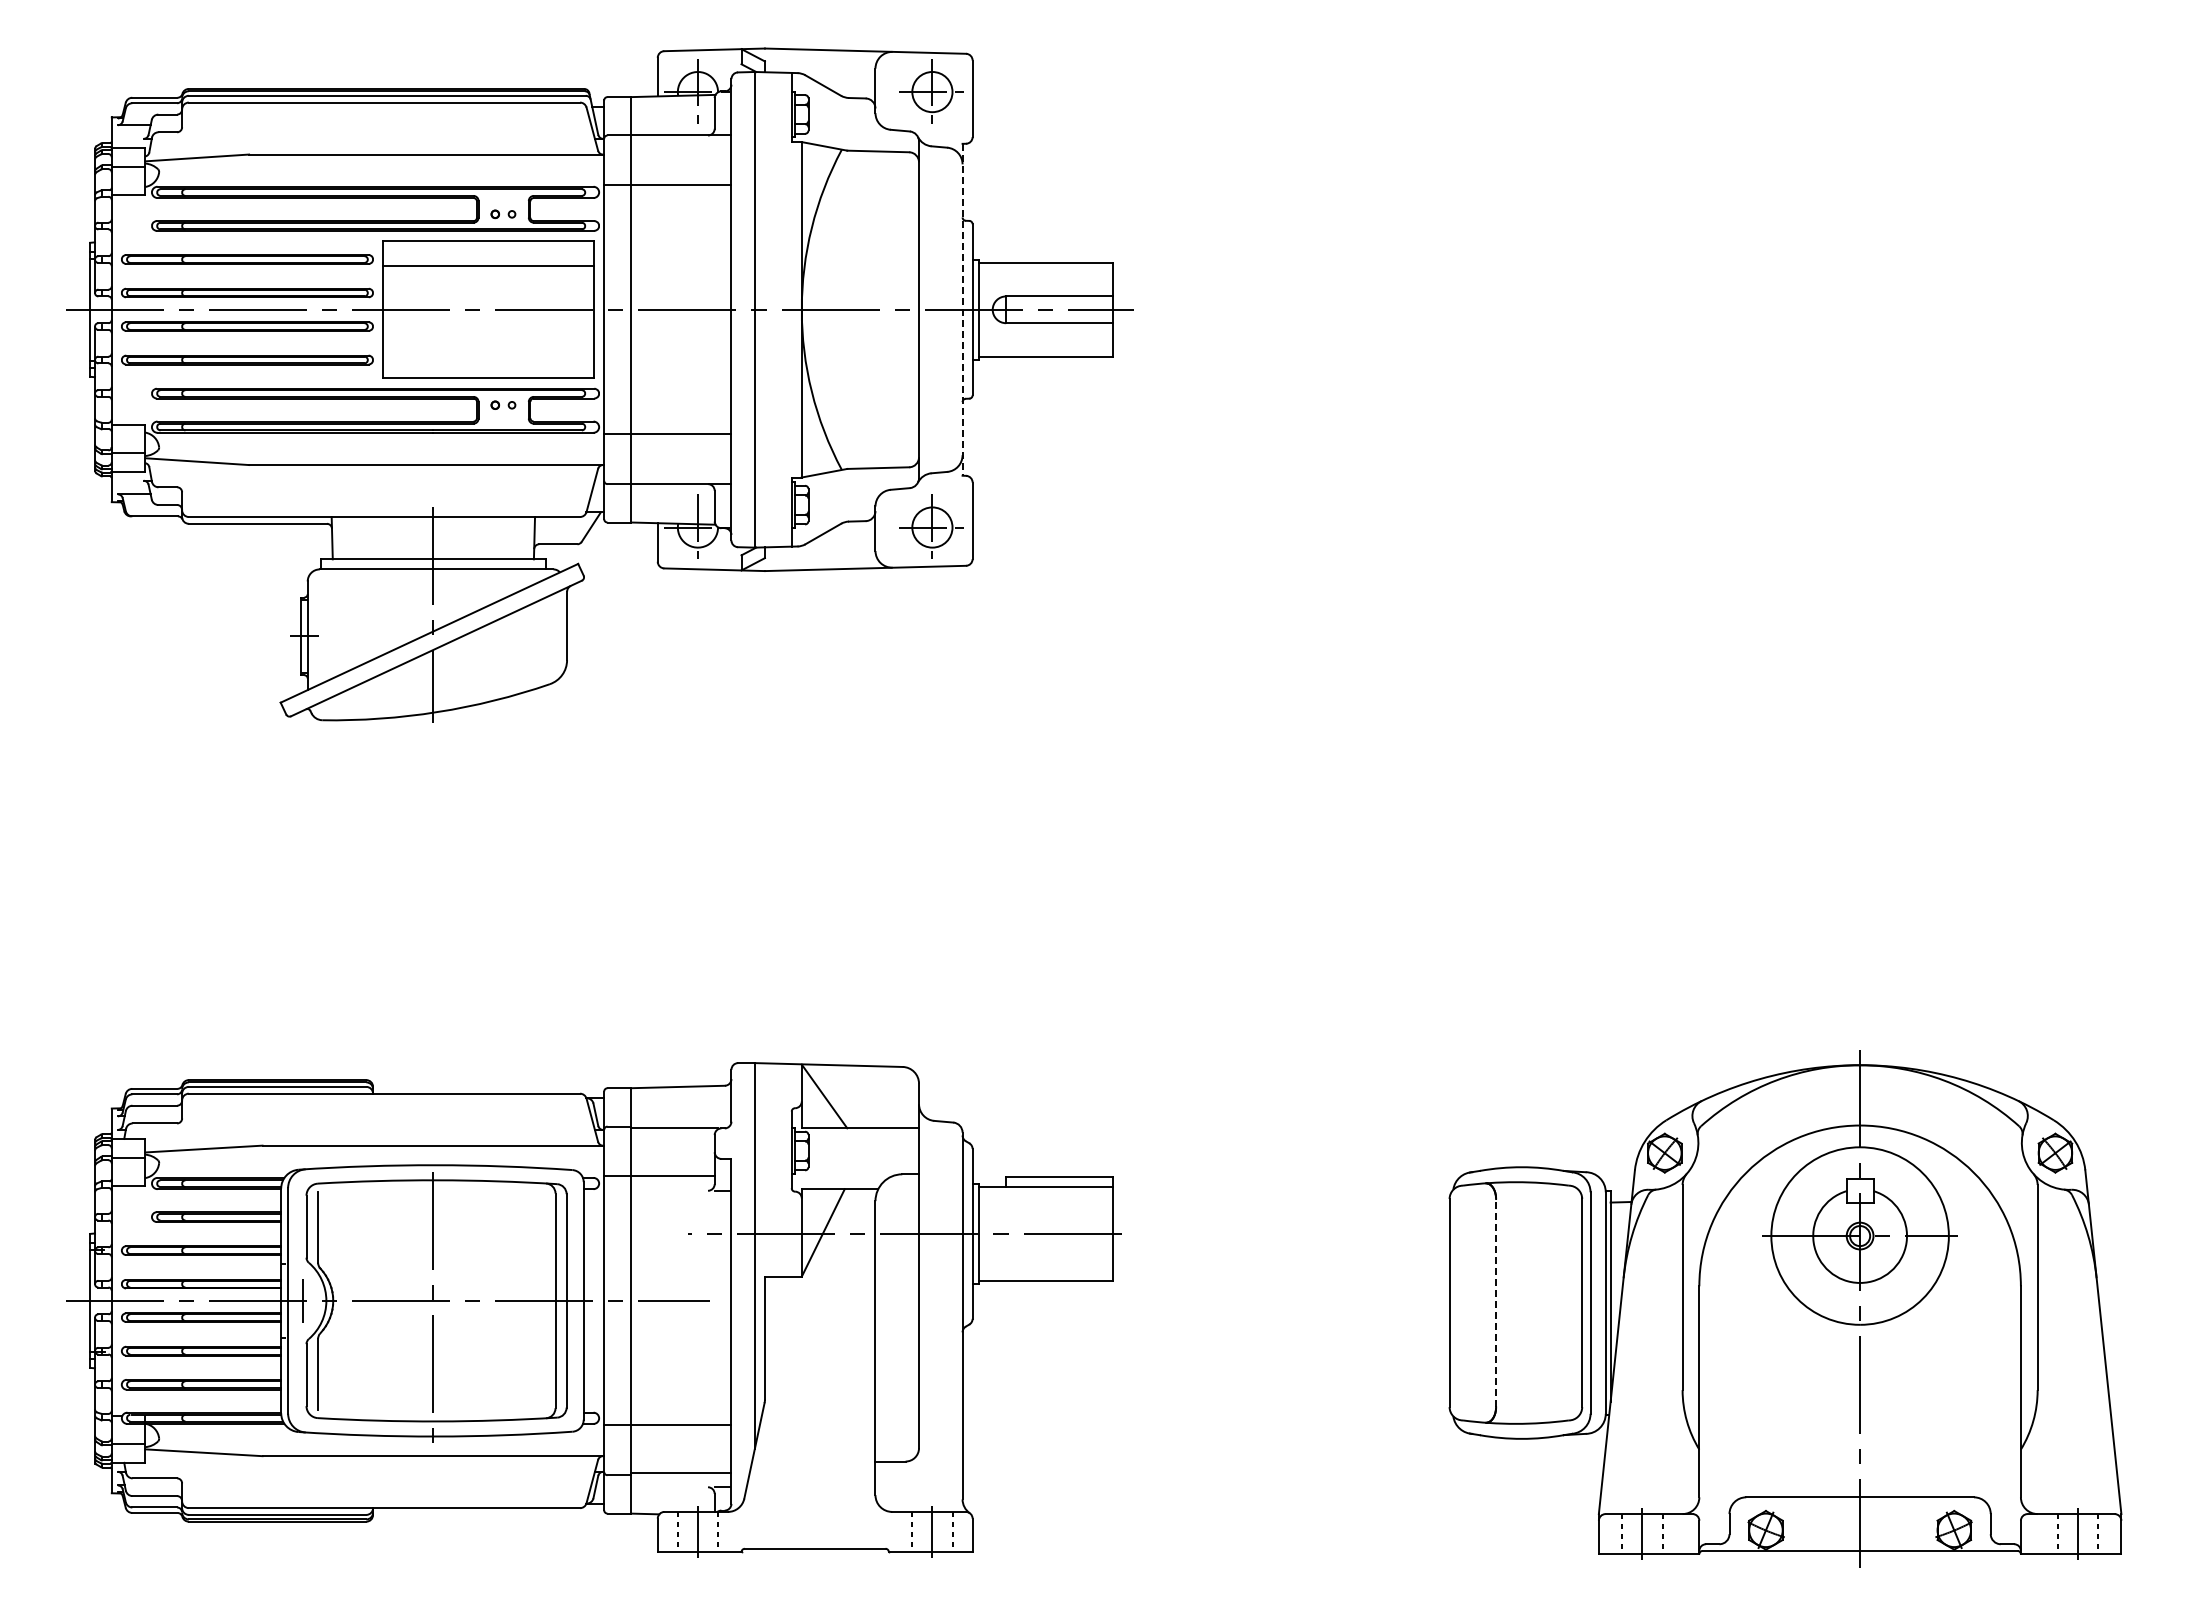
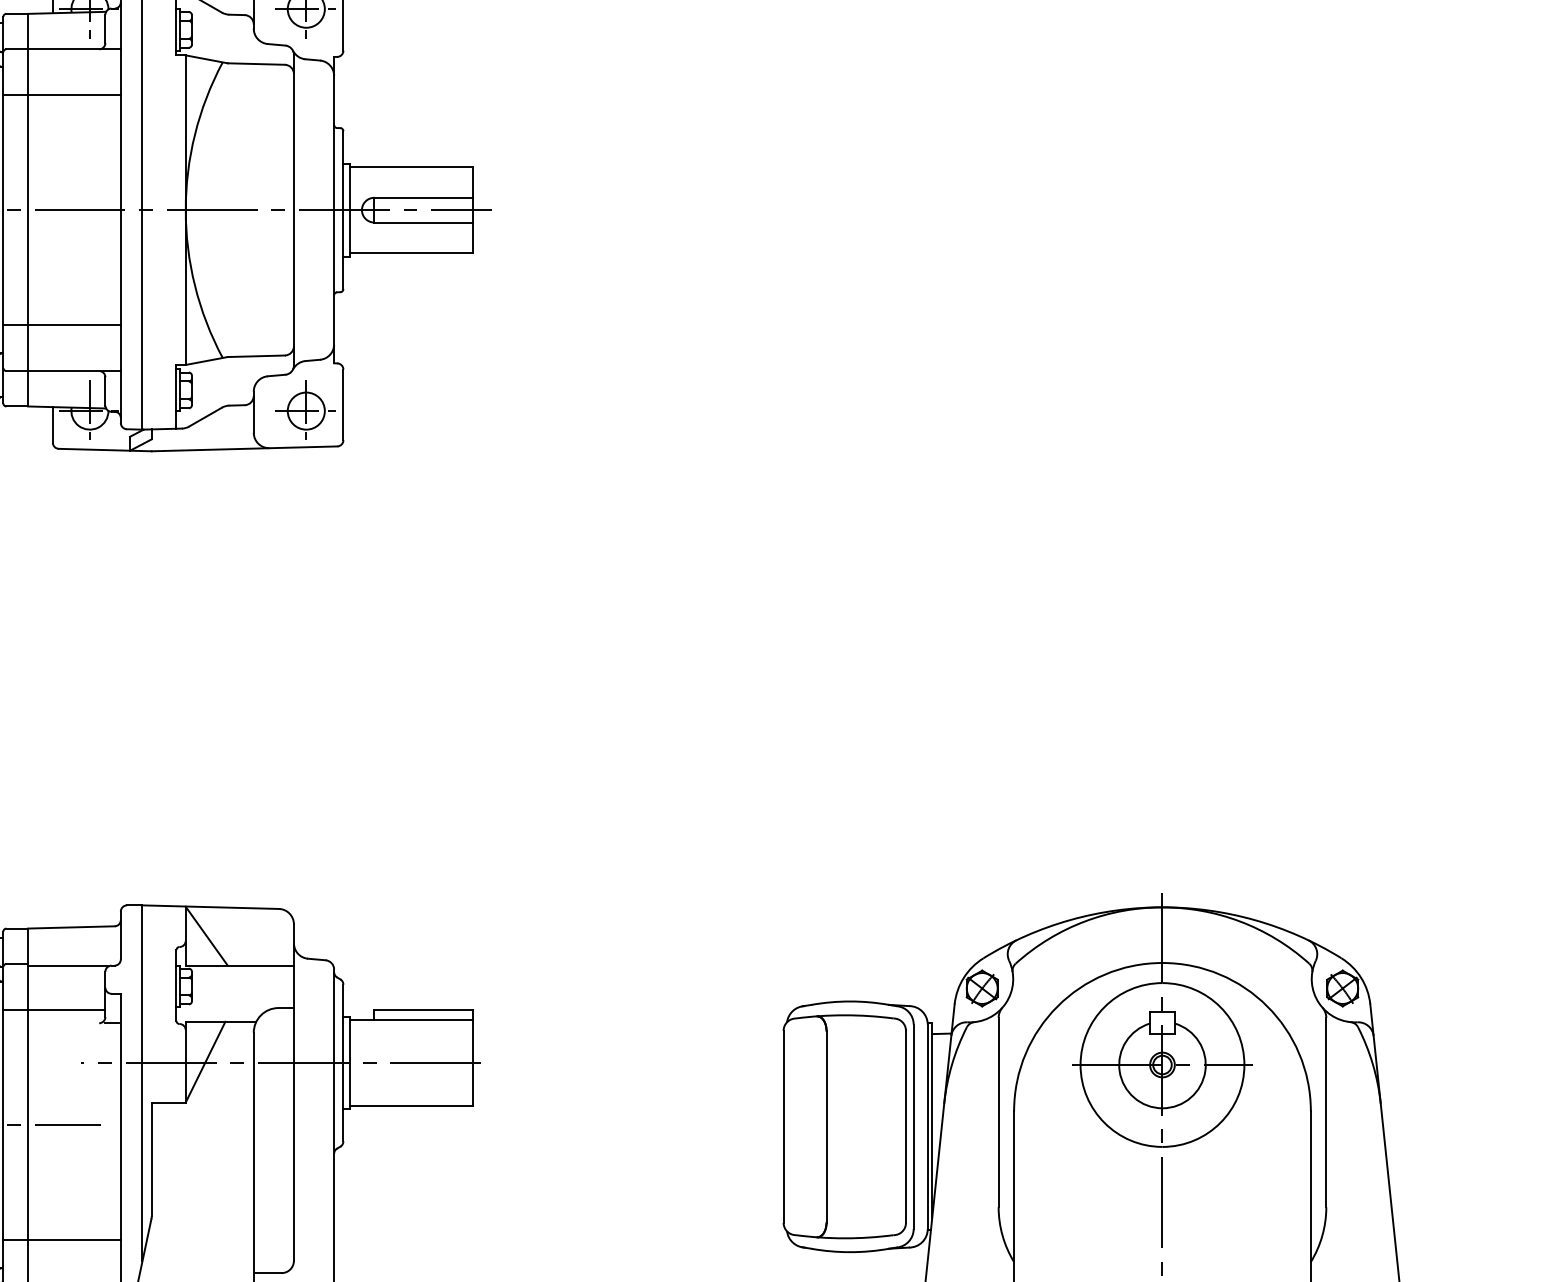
line: (962, 309) -> (334, 209), dashed -> solid
line: (1496, 1302) -> (826, 1126), dashed -> solid

